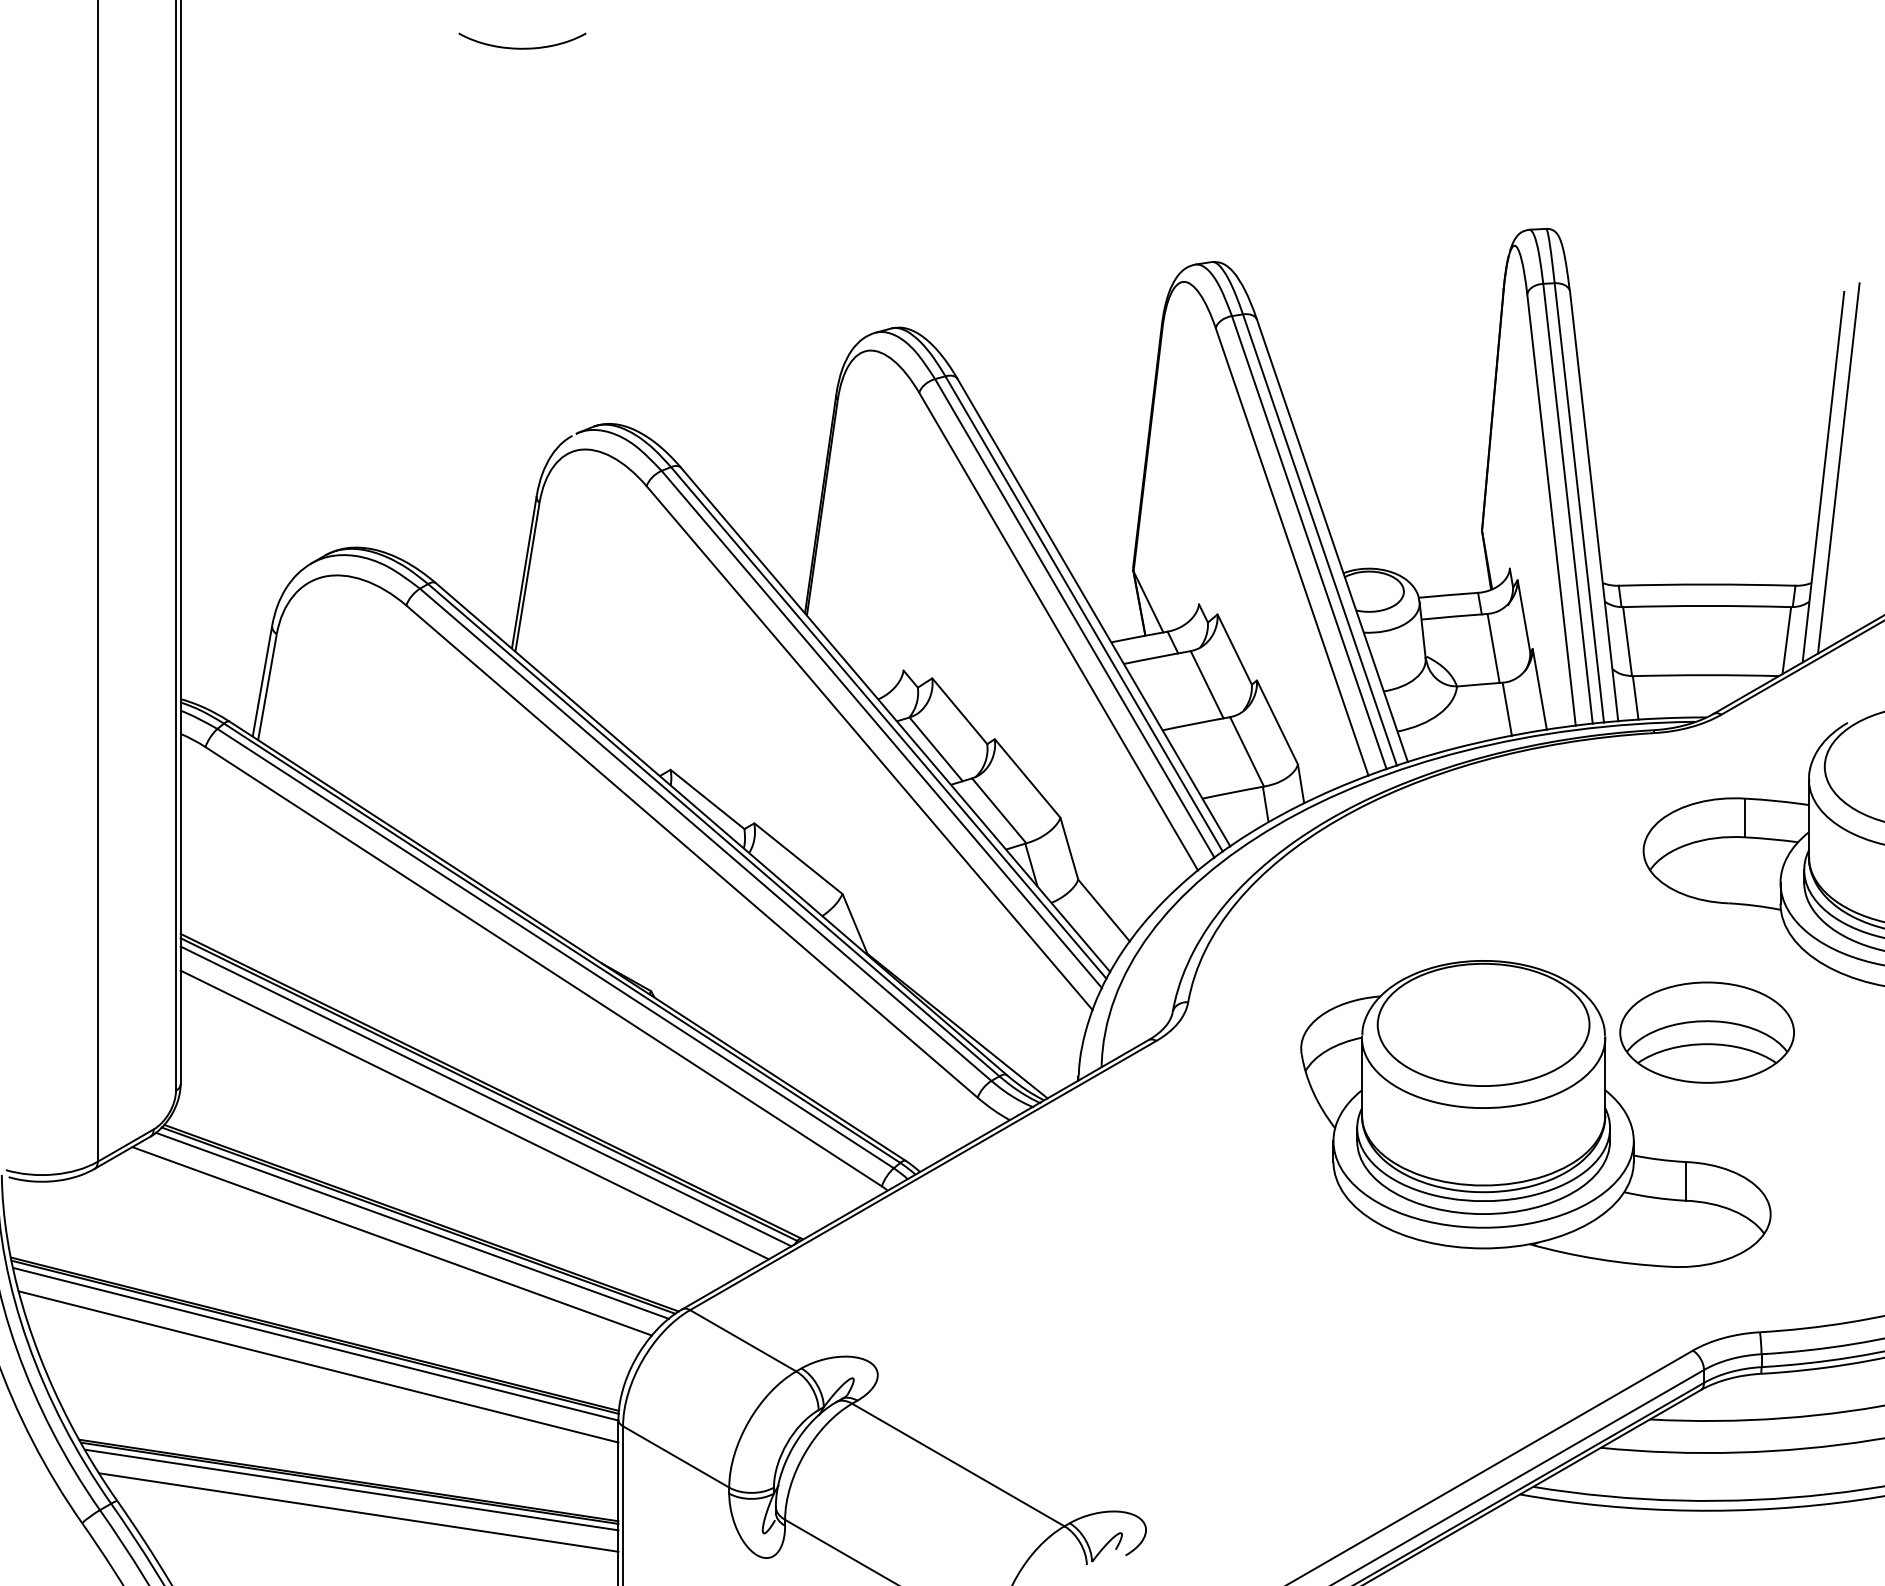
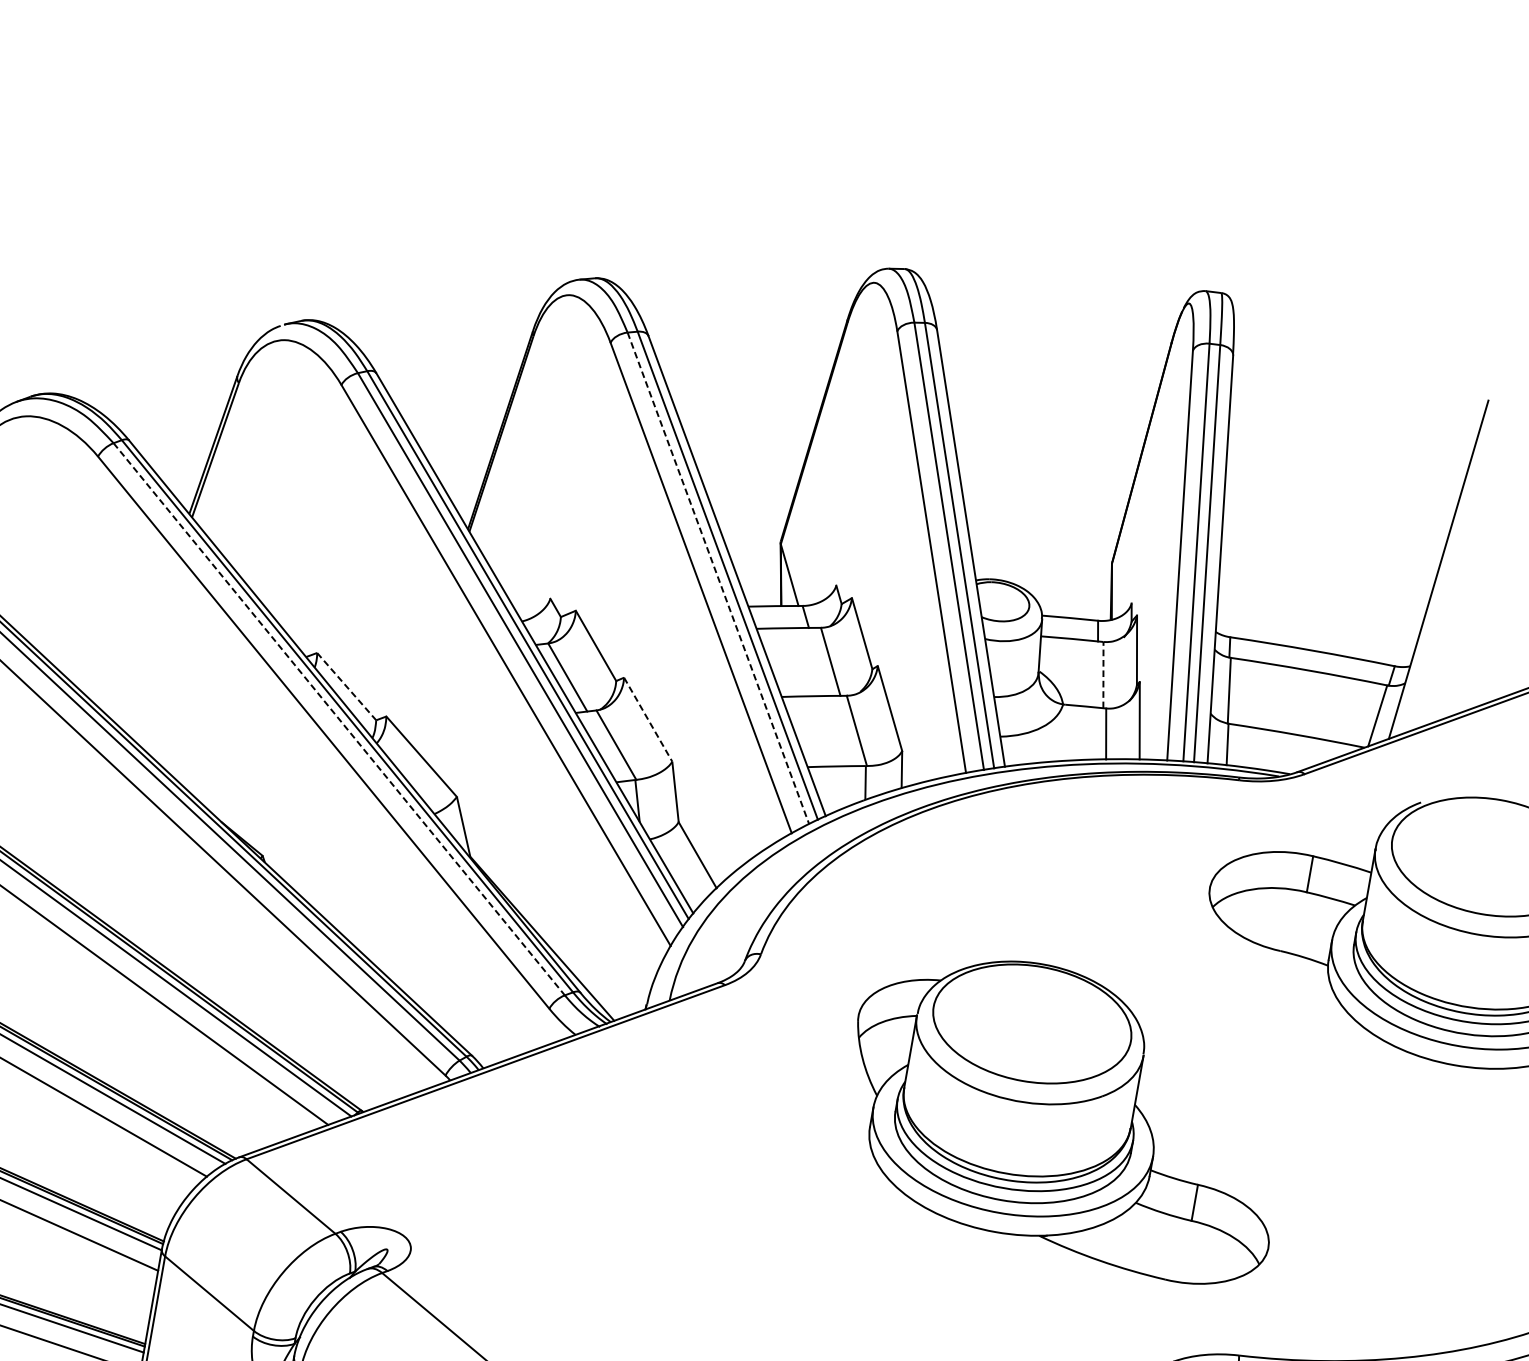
line: (1838, 468) -> (1454, 564), removed
line: (1075, 618) -> (719, 578), solid -> dashed
line: (1493, 648) -> (1103, 675), solid -> dashed
line: (1027, 778) -> (648, 719), solid -> dashed
line: (707, 799) -> (346, 686), solid -> dashed
line: (706, 835) -> (339, 720), solid -> dashed
part: (1706, 1032) -> (1238, 1067), removed

